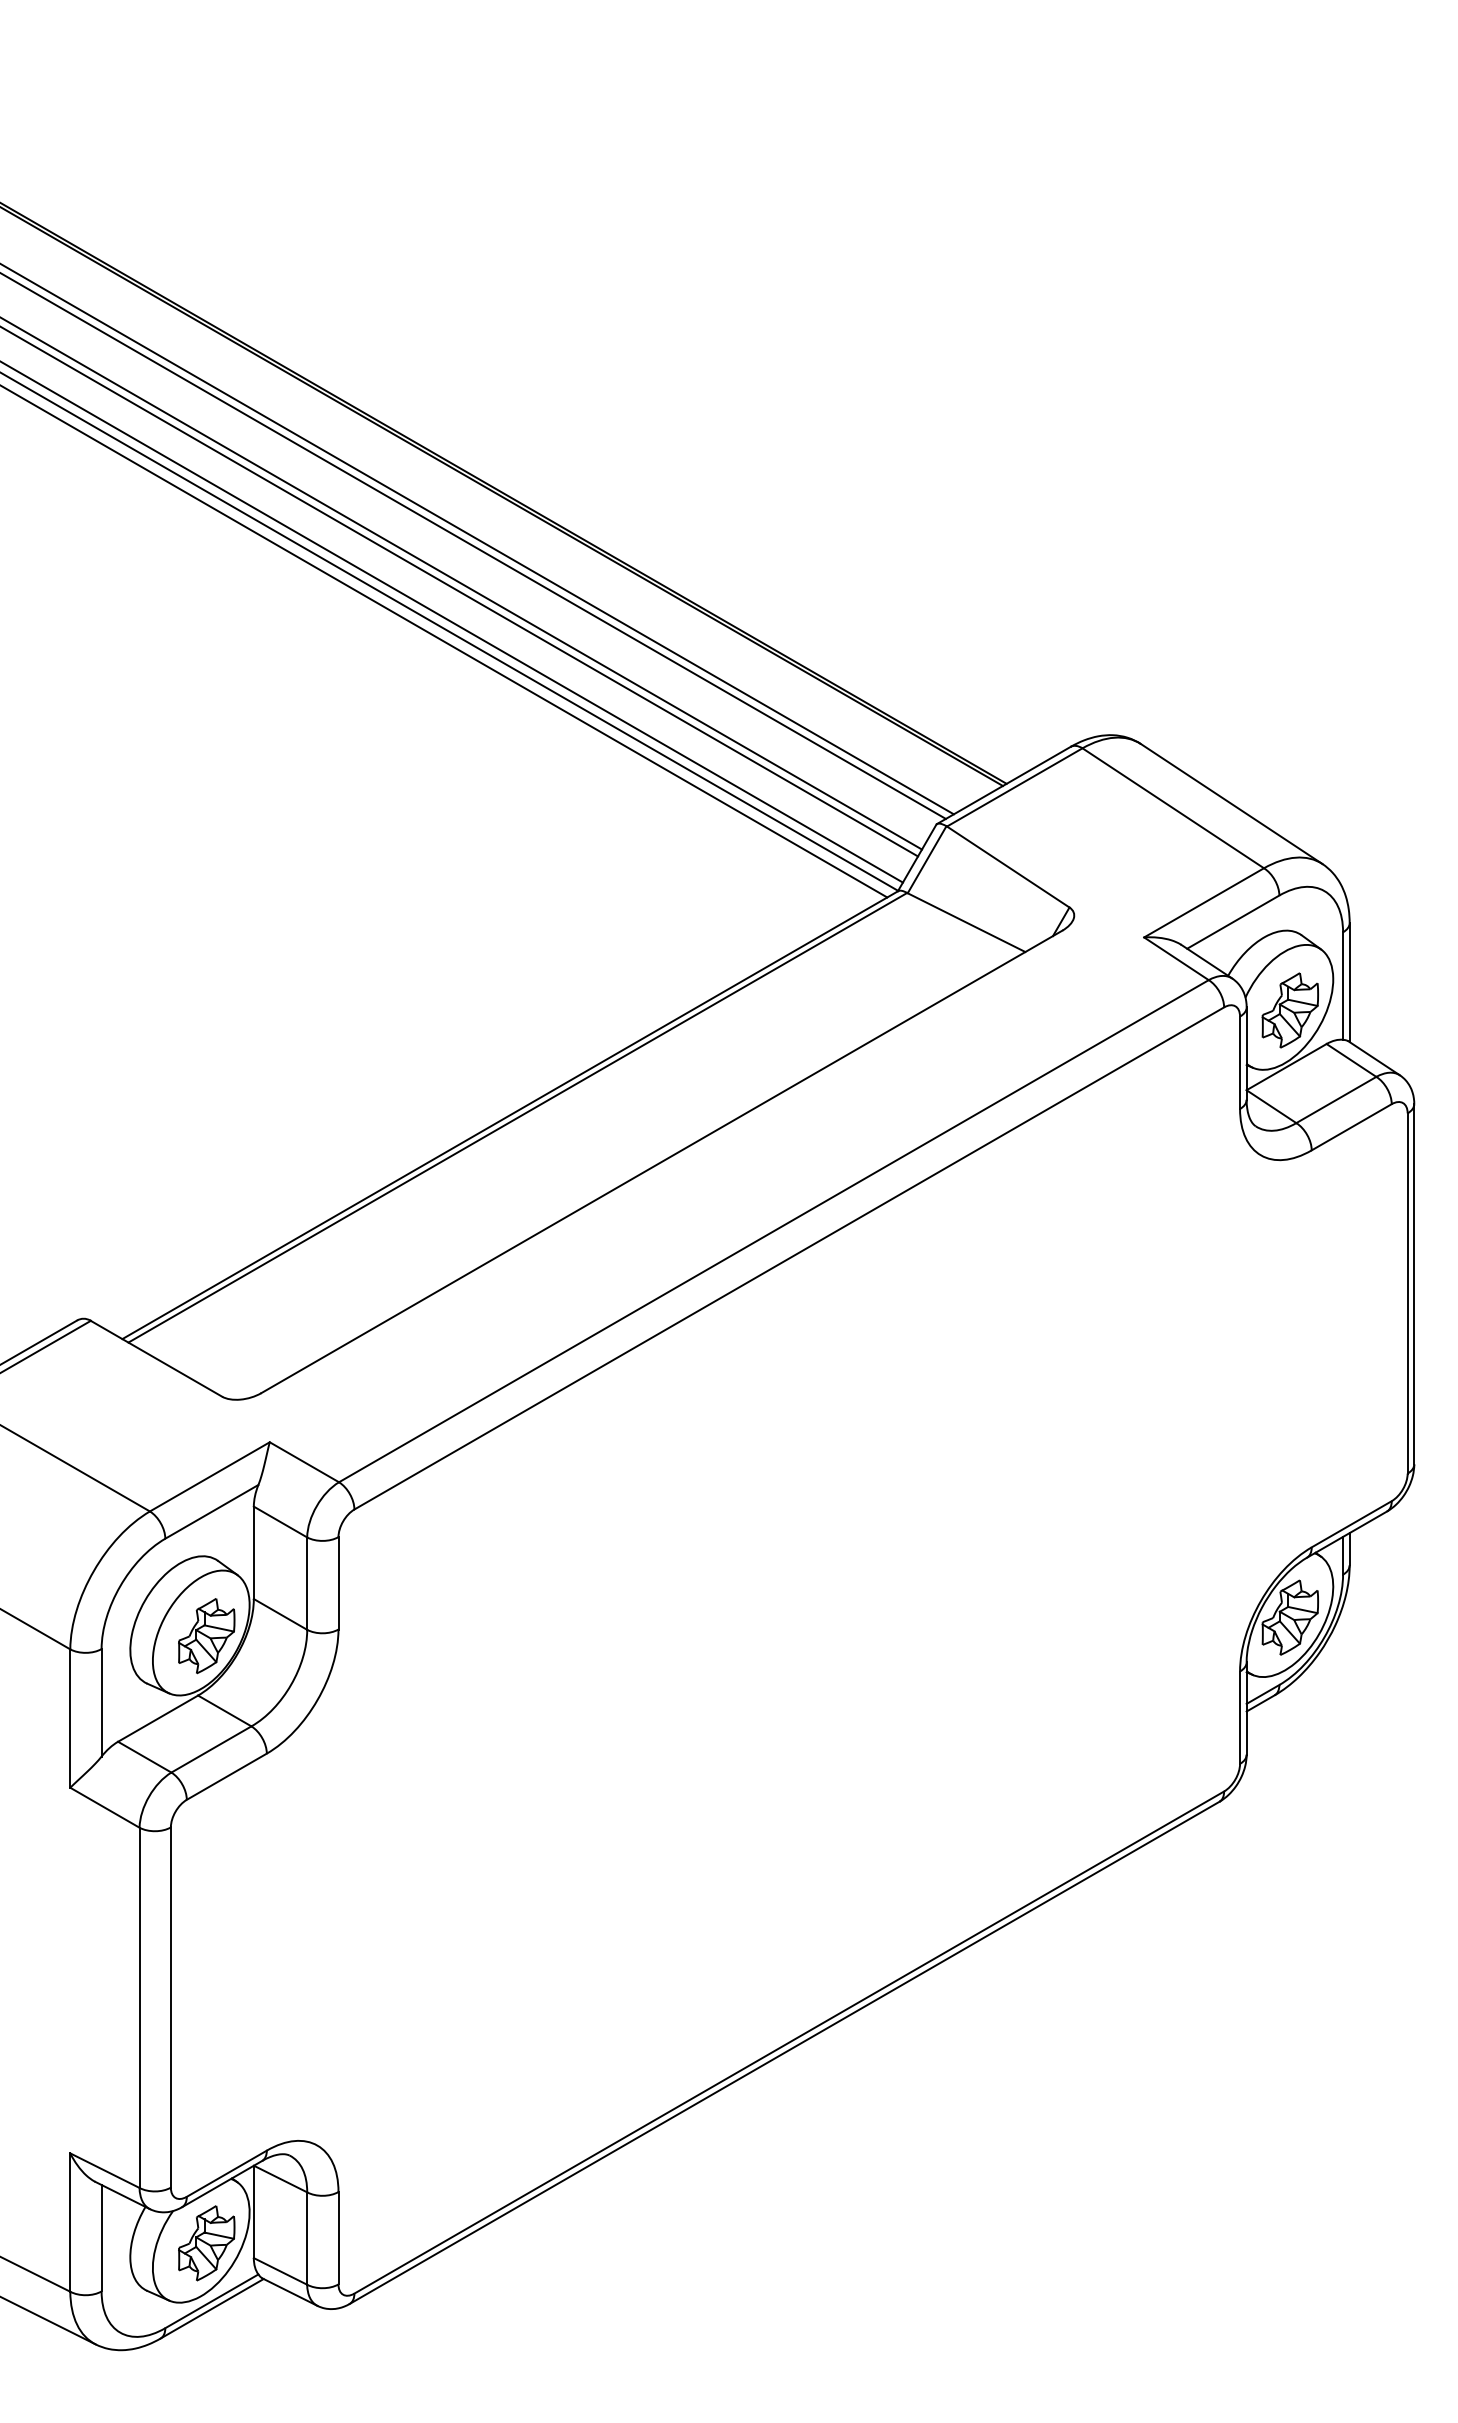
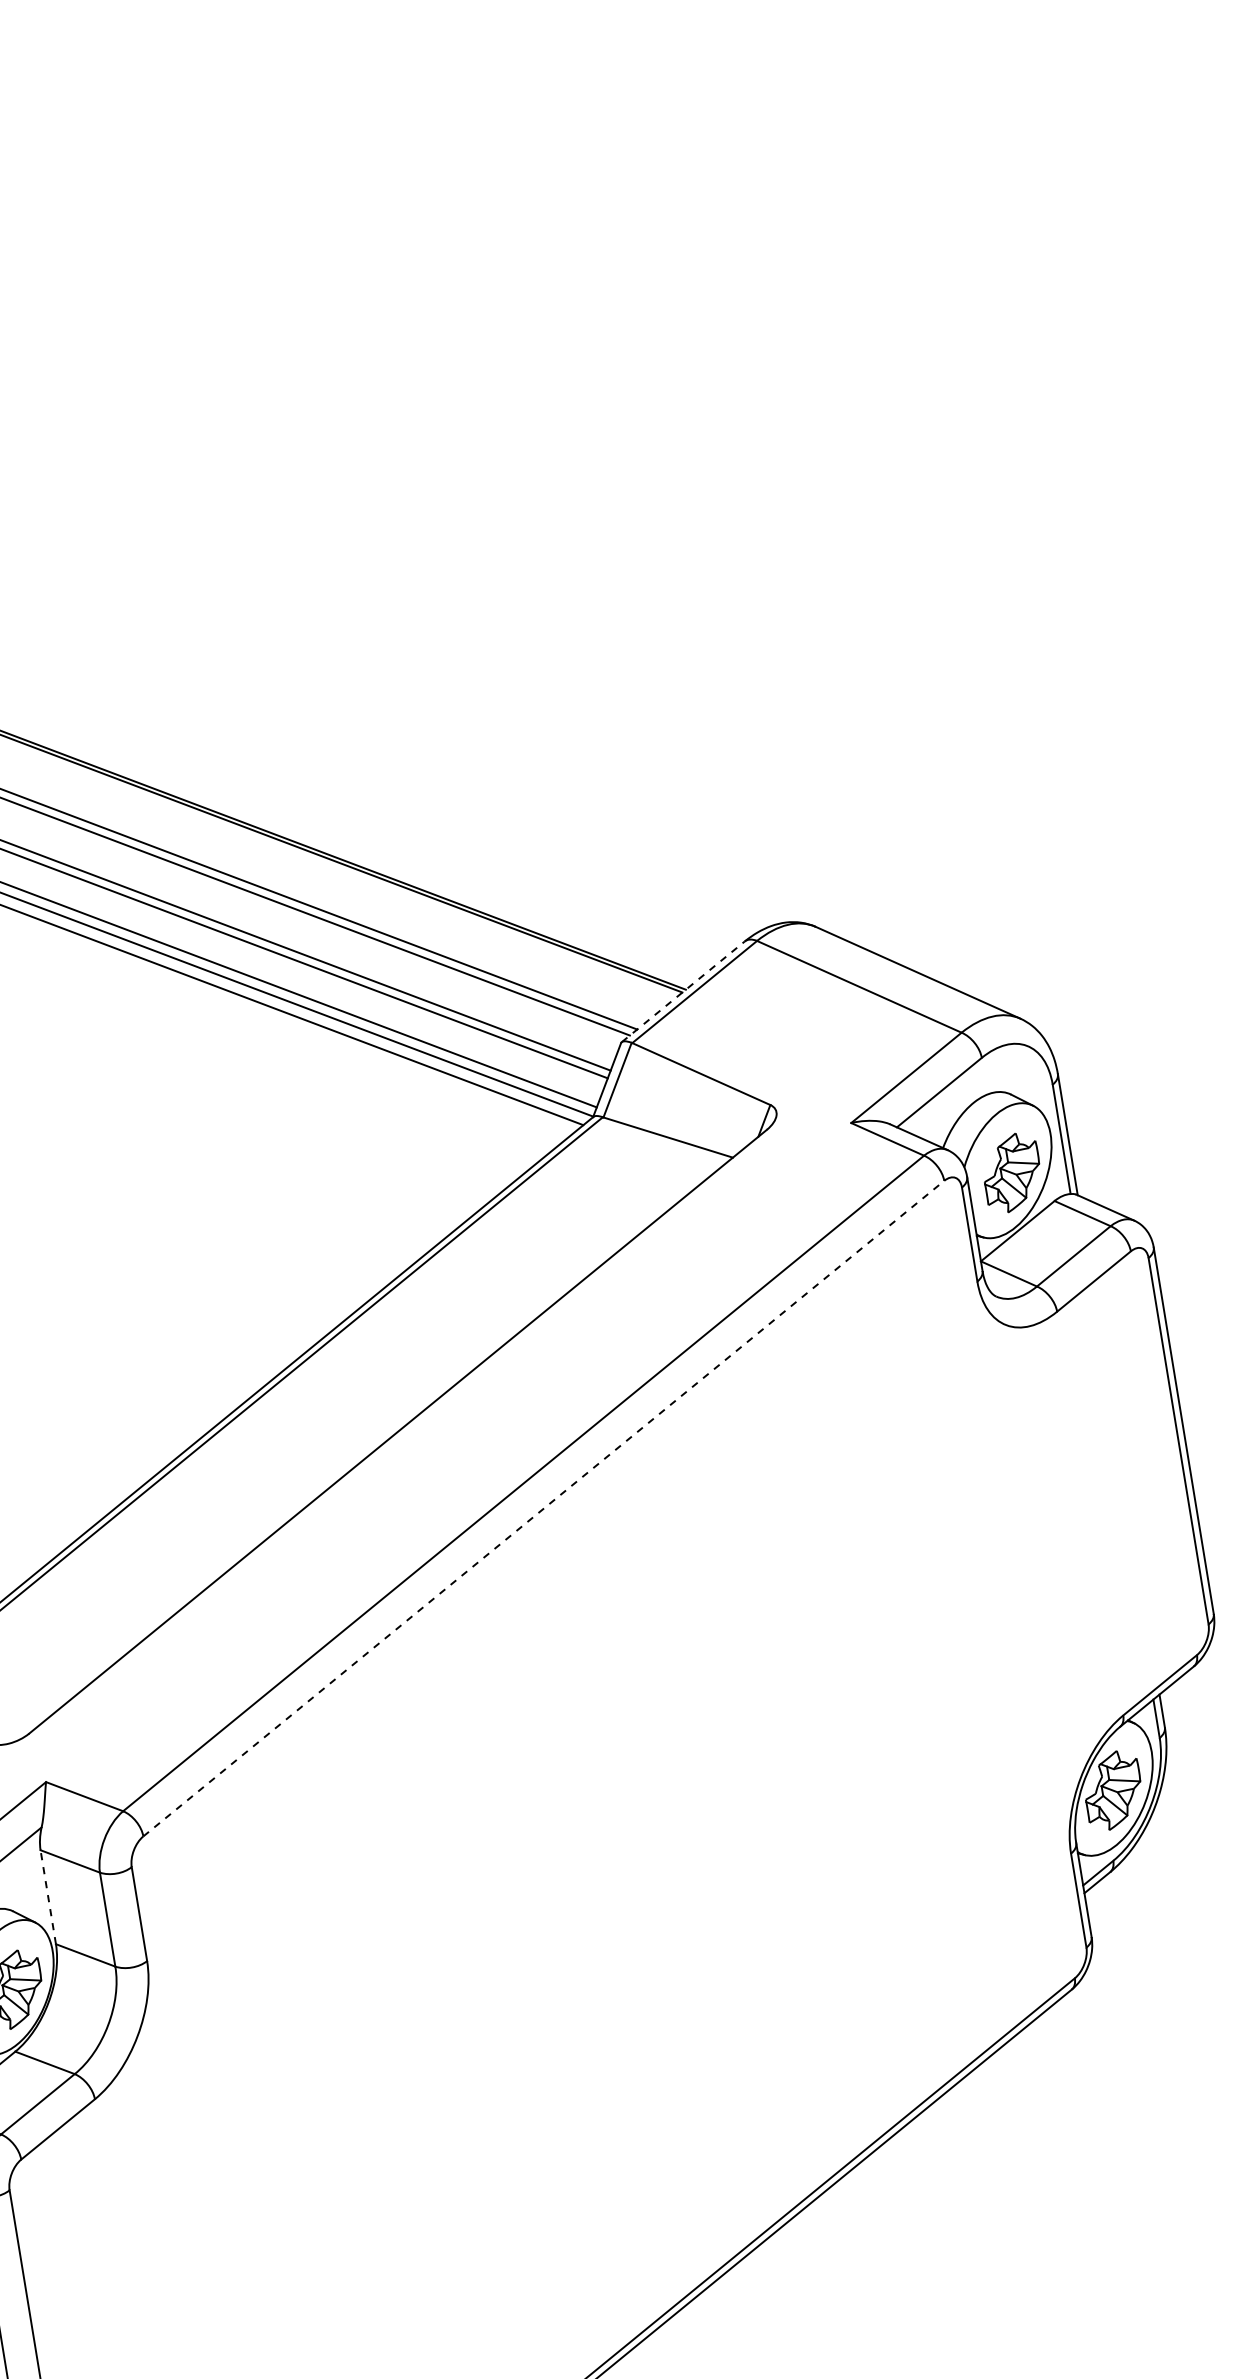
line: (1004, 785) -> (683, 991), solid -> dashed
line: (789, 1258) -> (544, 1508), solid -> dashed
line: (253, 1552) -> (47, 1896), solid -> dashed

